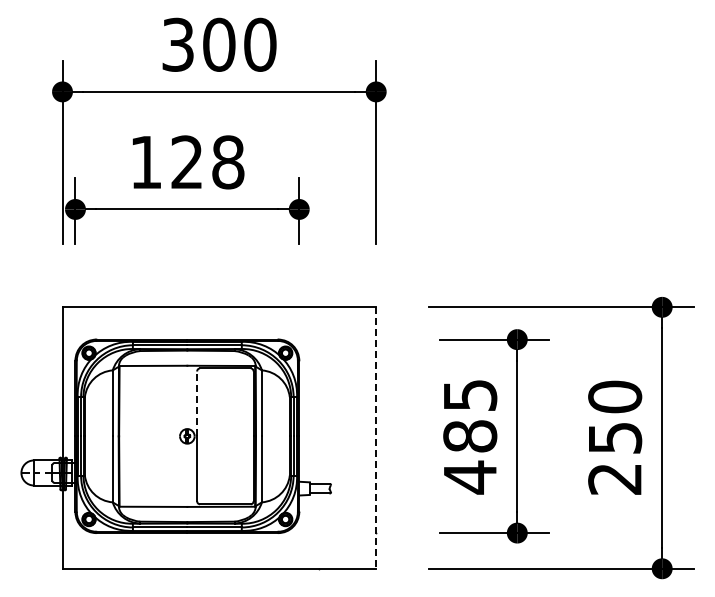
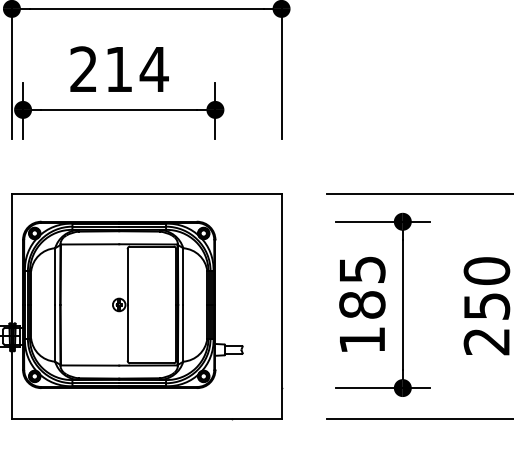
text: (187, 162) -> (119, 69), 128 -> 214
line: (197, 403) -> (127, 276), dashed -> solid
line: (376, 438) -> (281, 306), dashed -> solid
text: (470, 477) -> (362, 340), 485 -> 185

